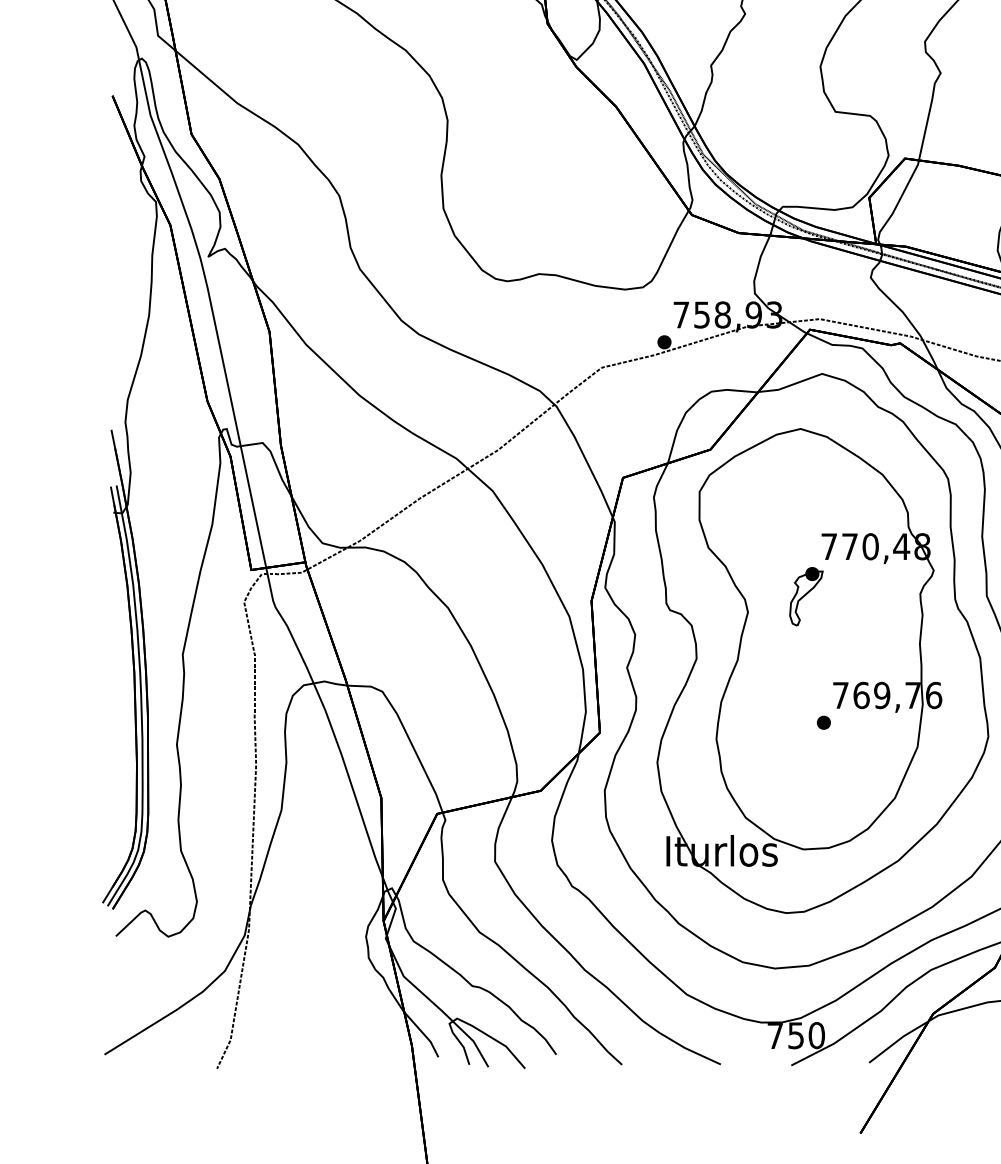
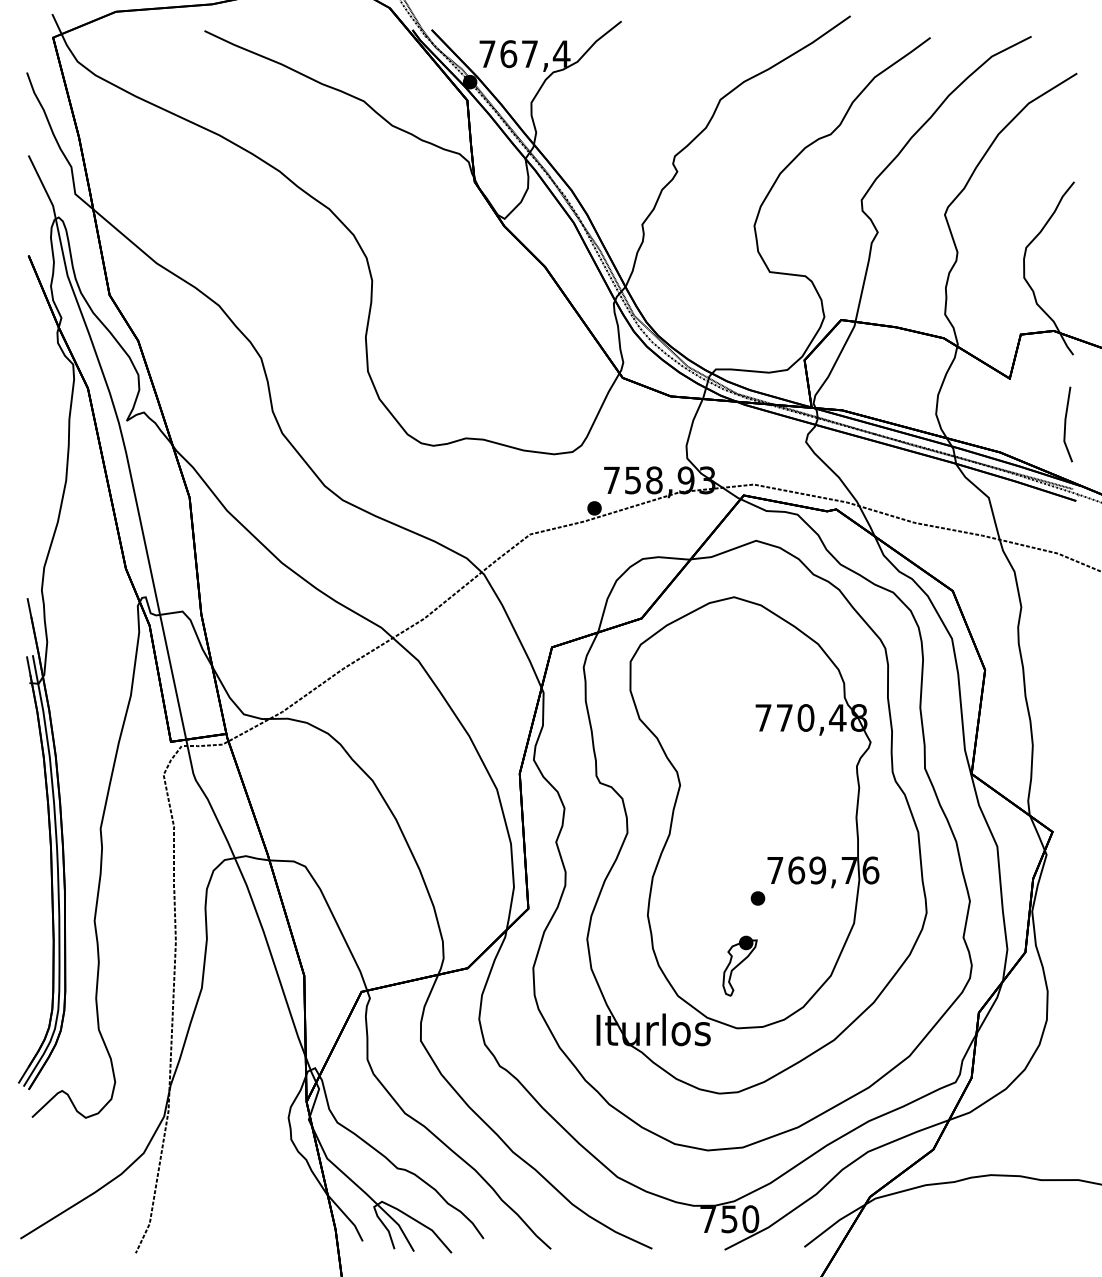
part: (805, 596) -> (739, 965), moved

